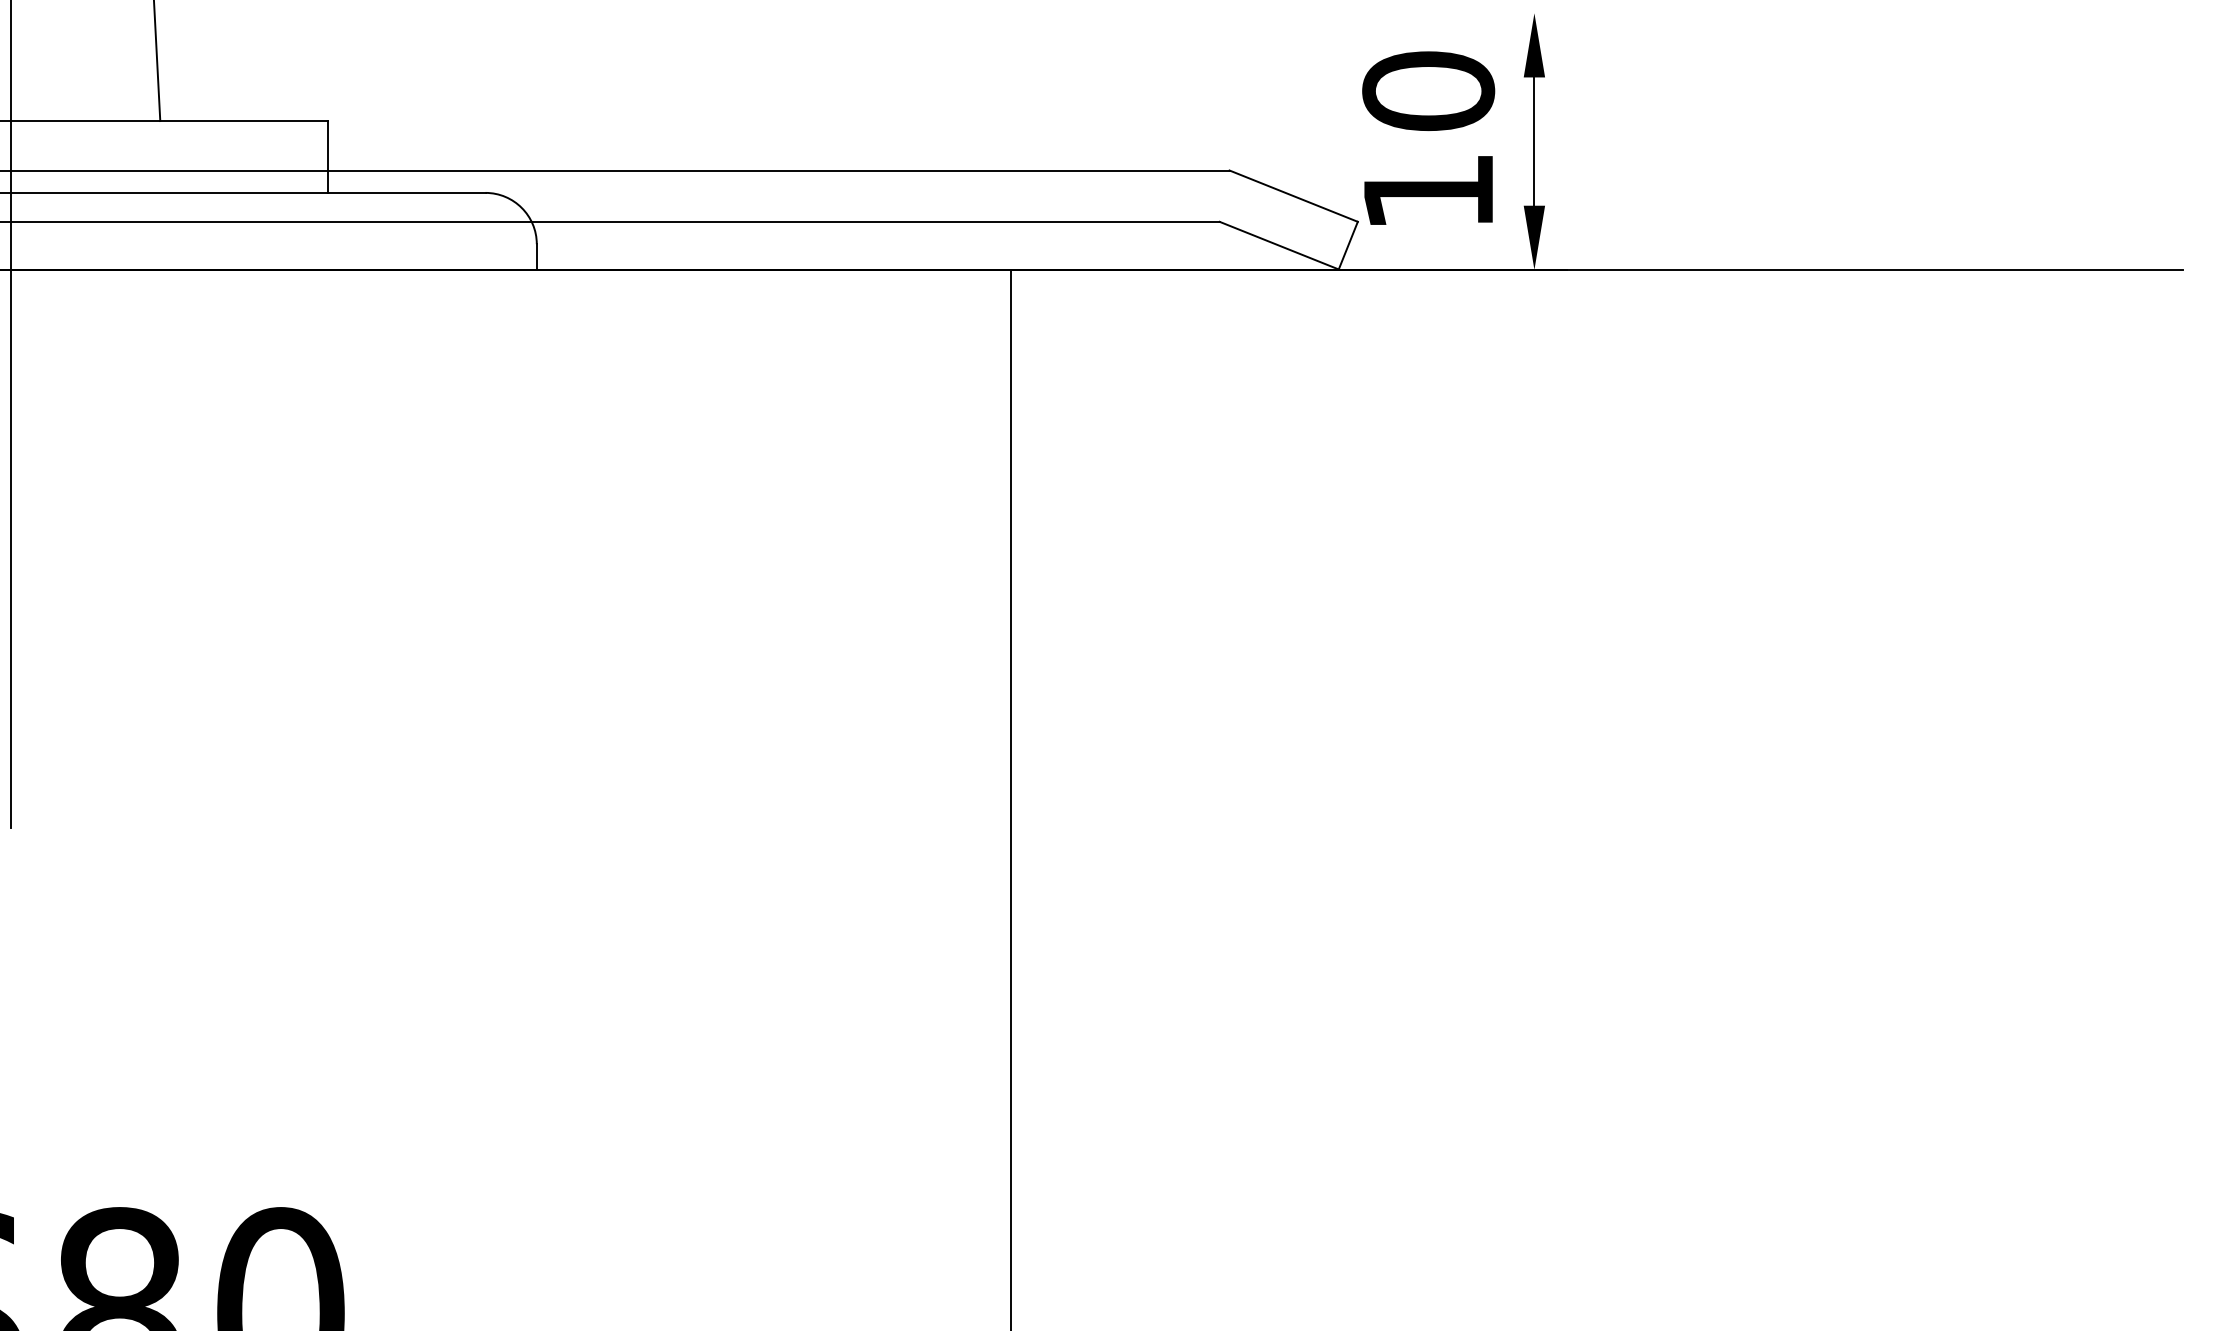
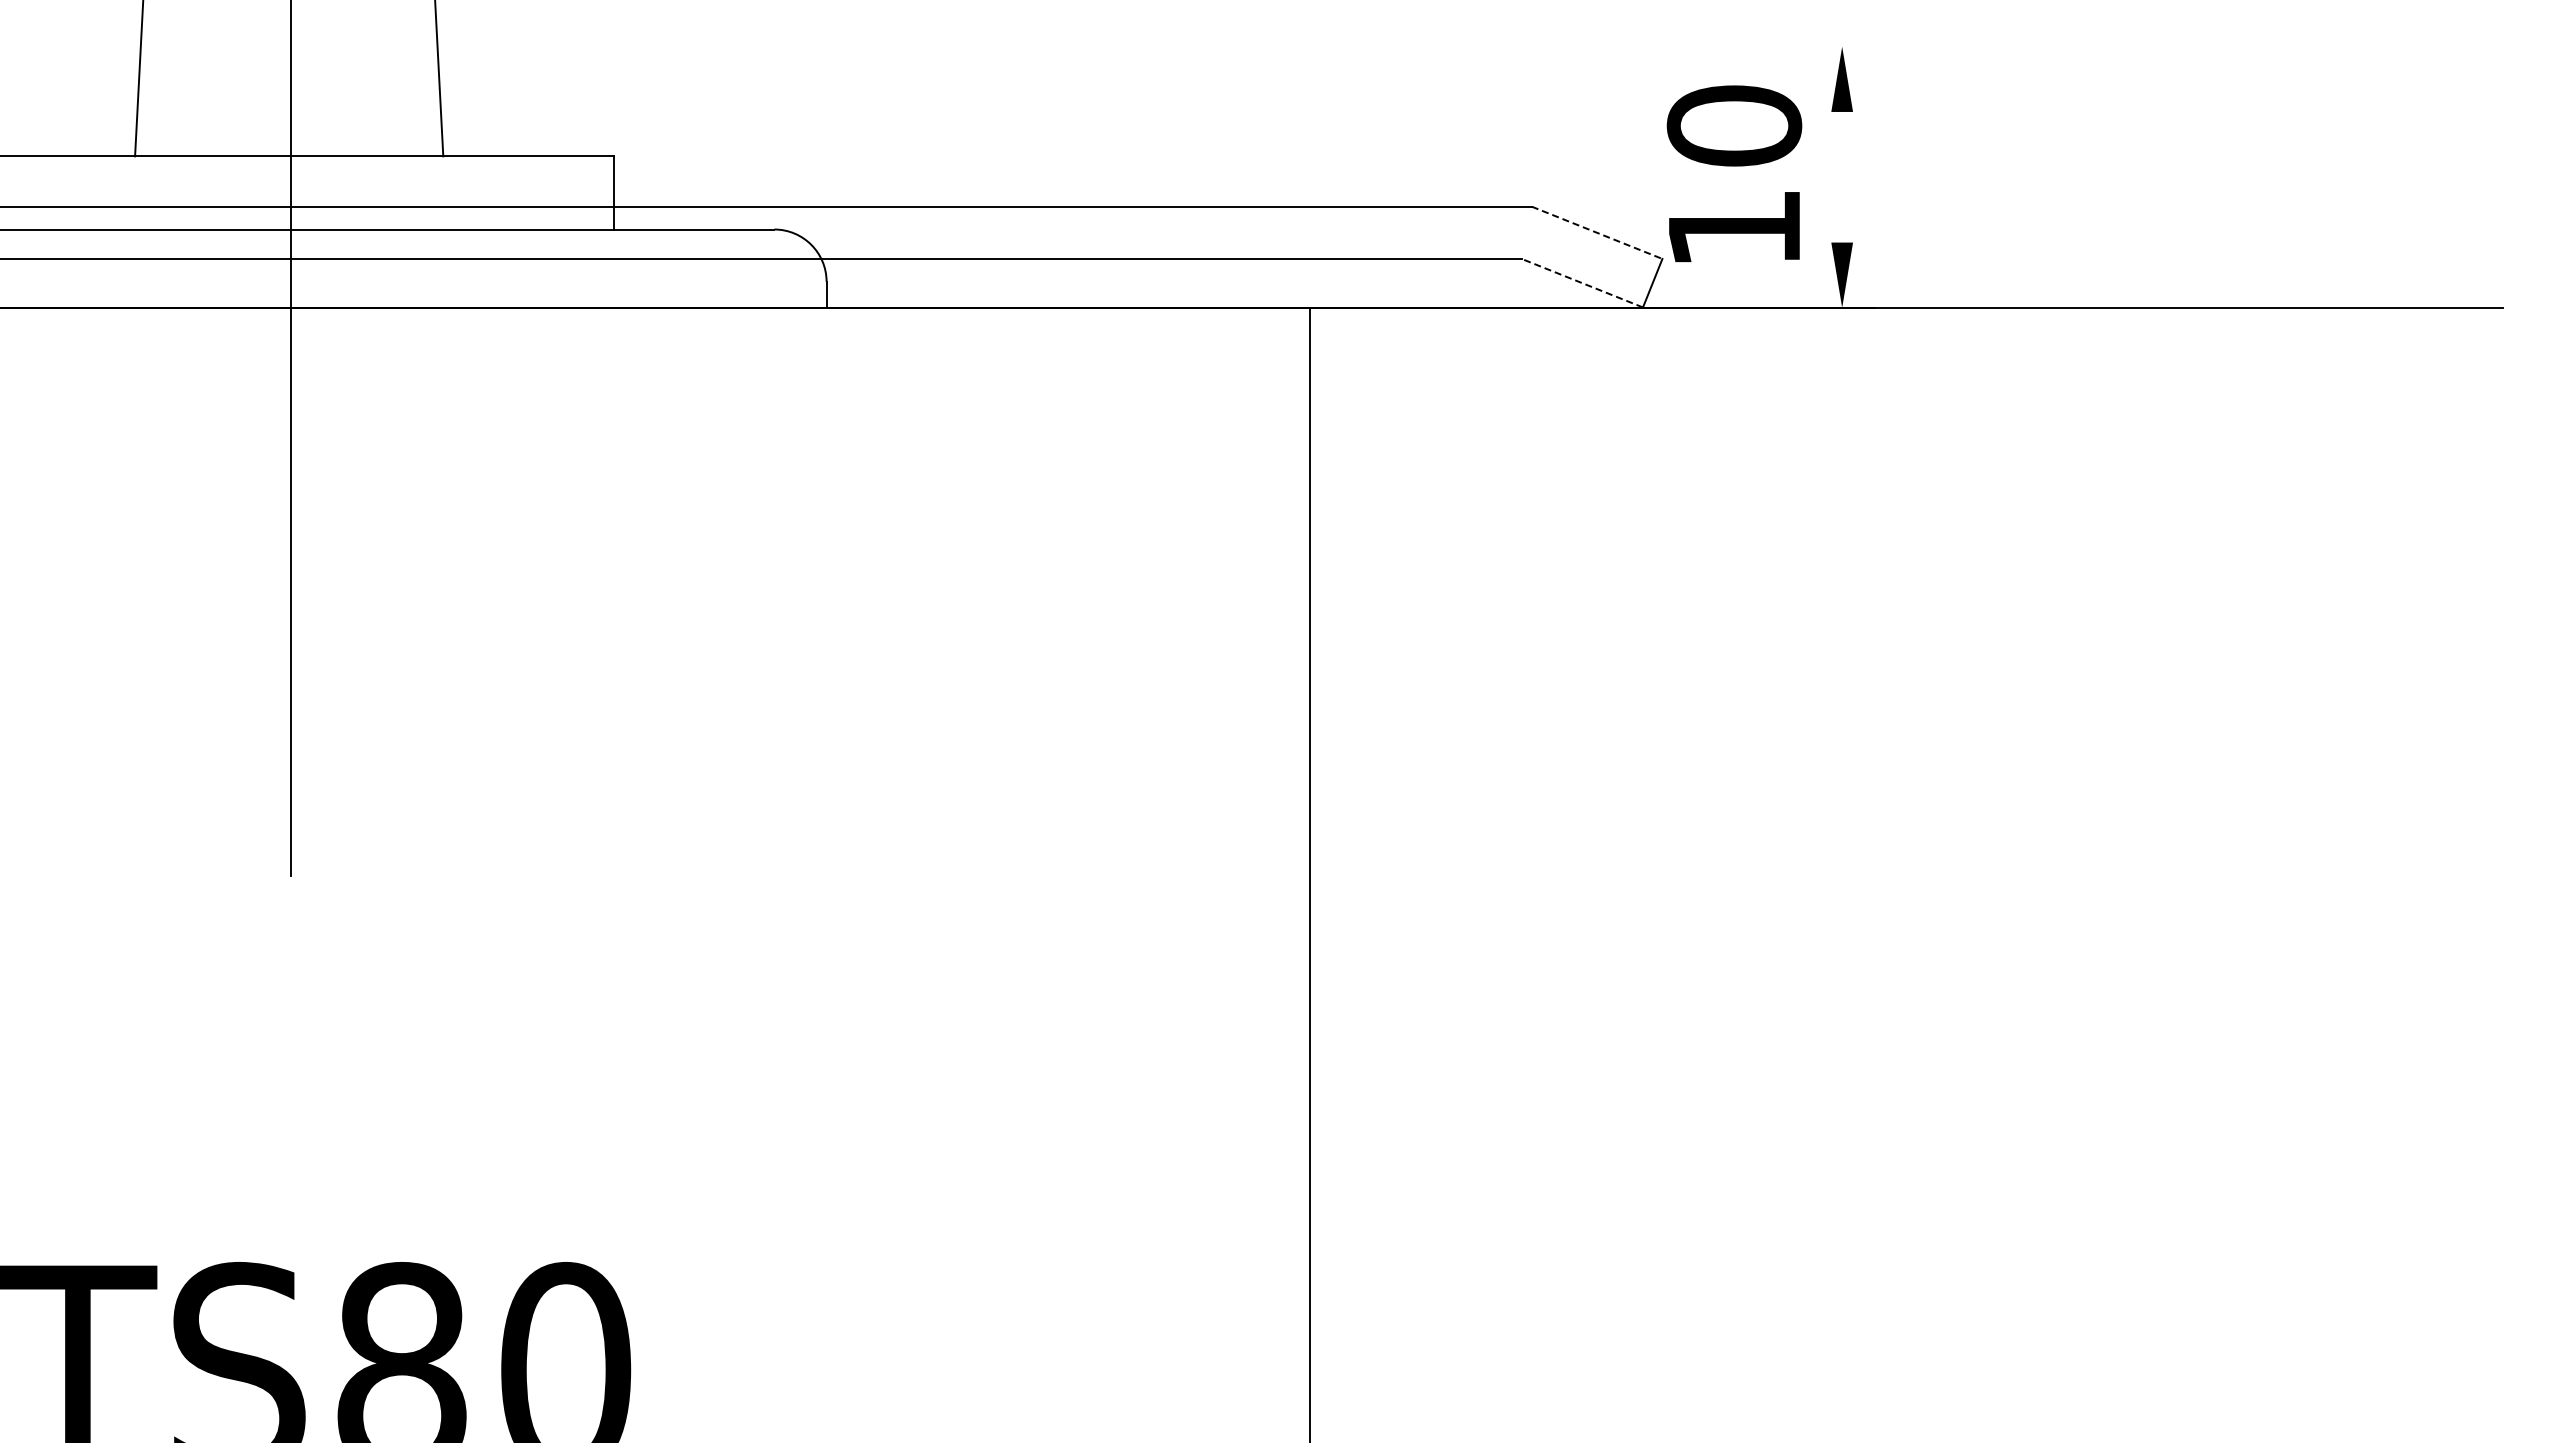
line: (1534, 140) -> (1842, 176), removed
line: (1294, 196) -> (1597, 233), solid -> dashed
line: (1278, 245) -> (1581, 283), solid -> dashed

